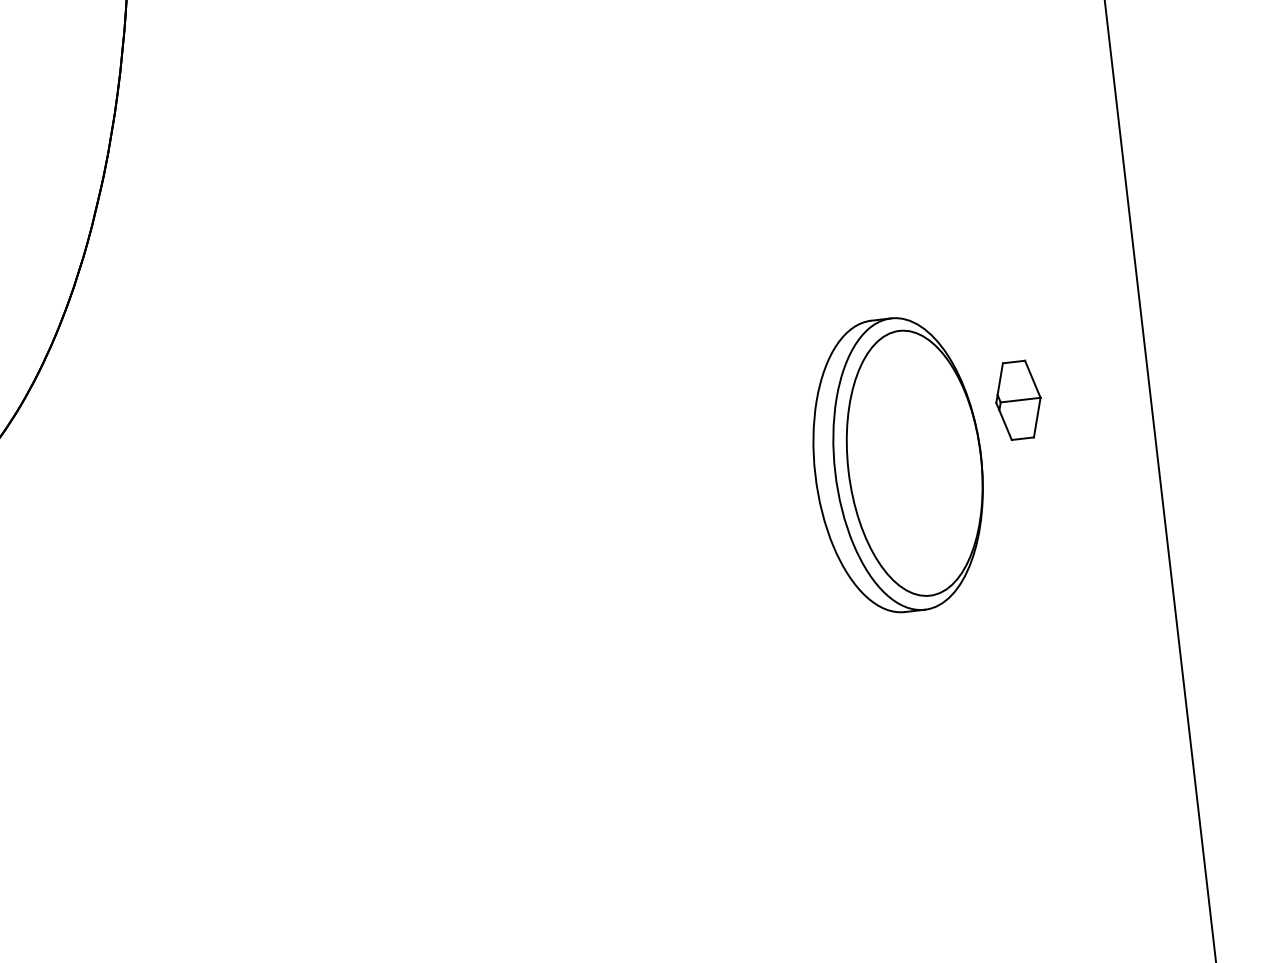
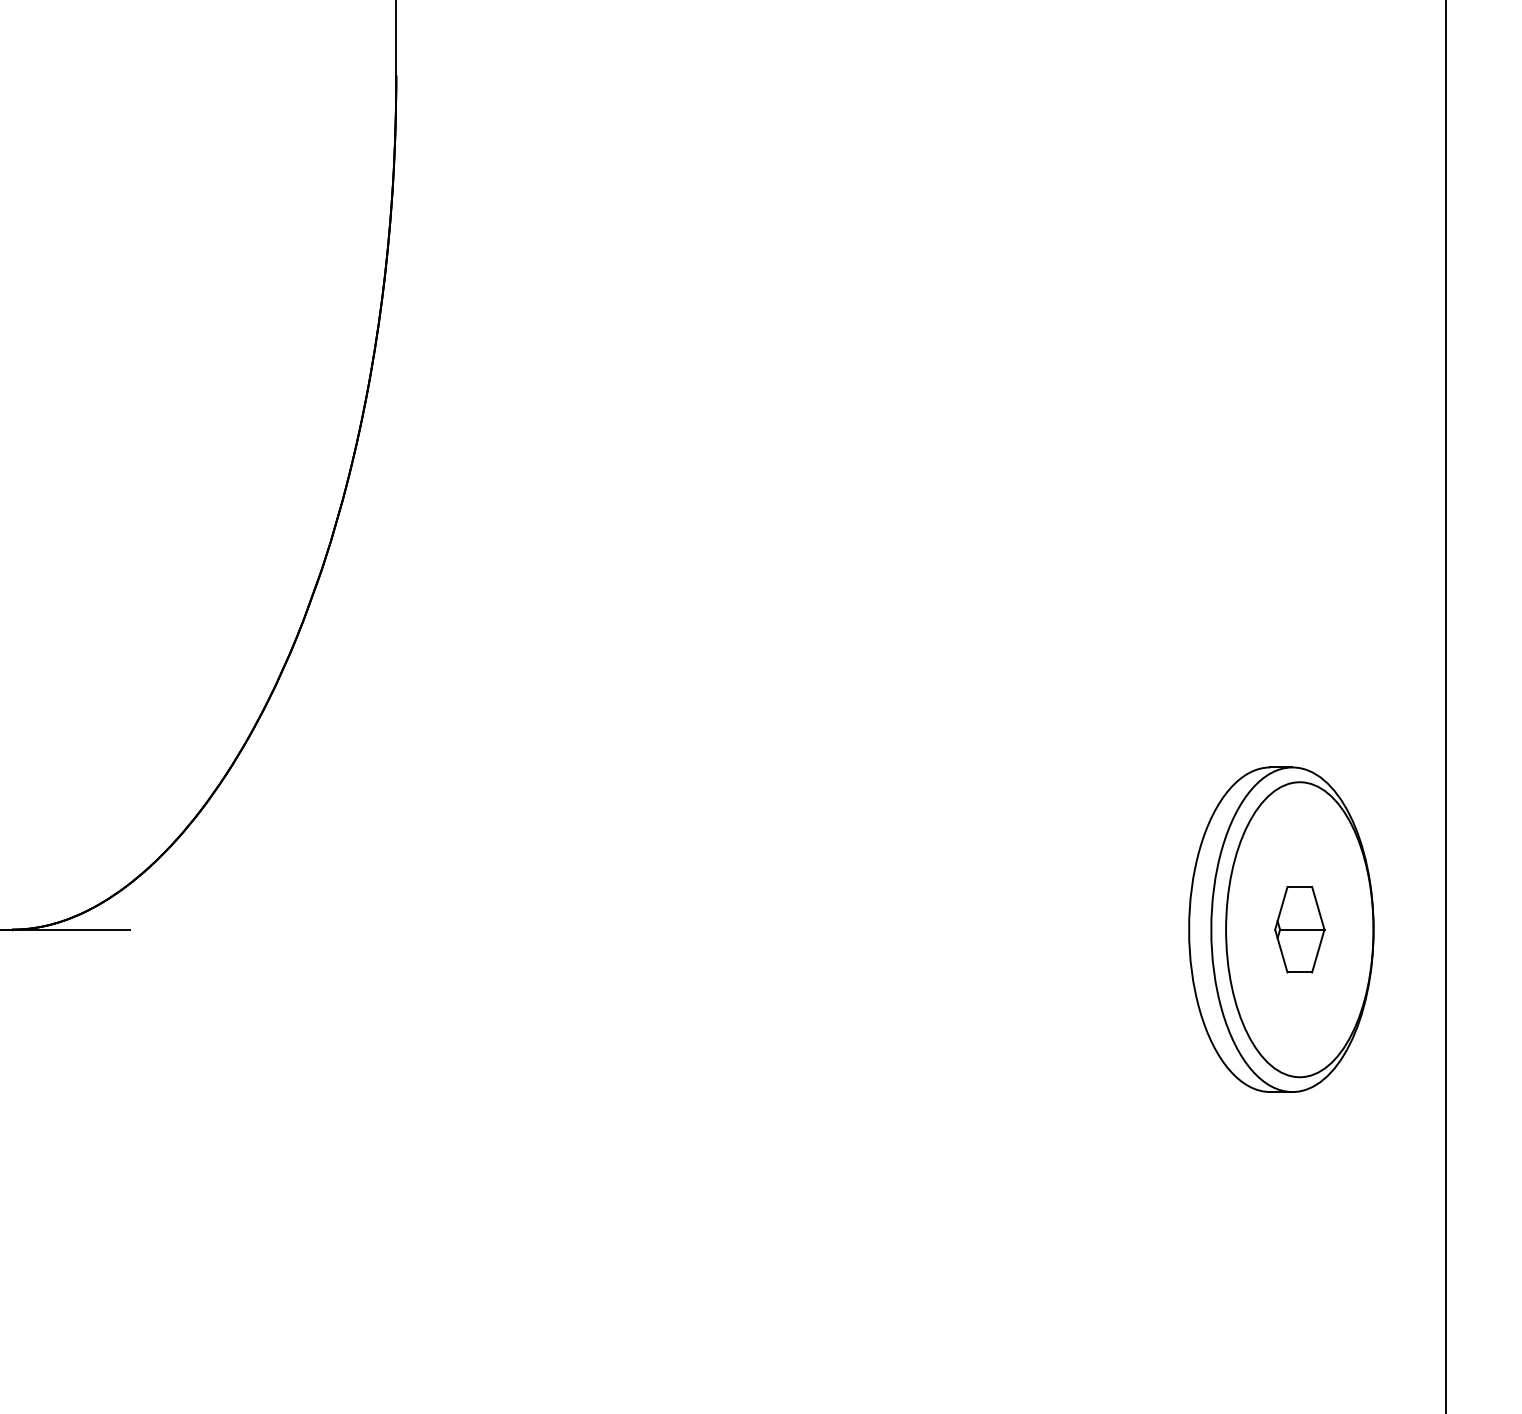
part: (898, 464) -> (1281, 929), moved

